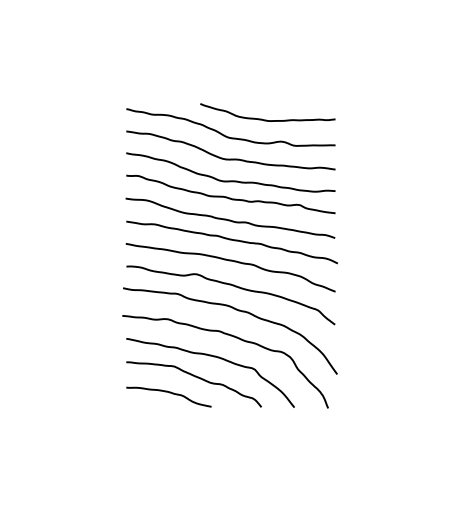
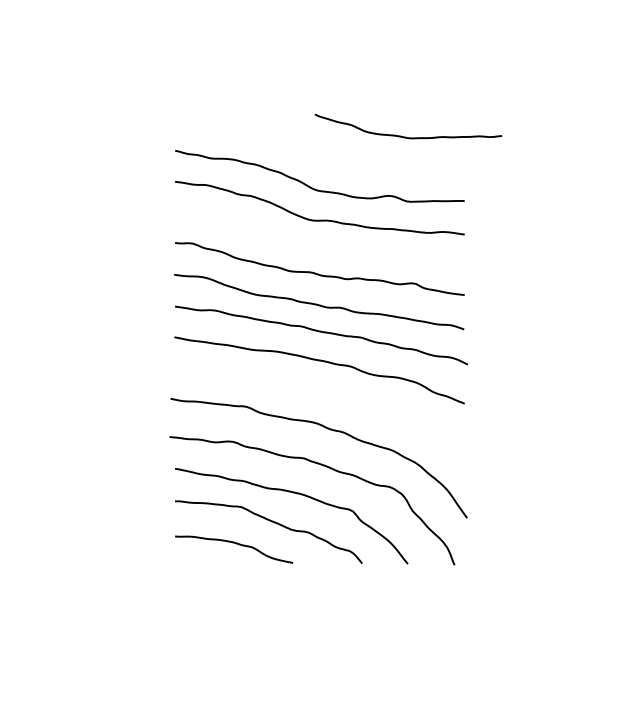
curve: (266, 119) -> (406, 136), moved
curve: (230, 180) -> (319, 249), removed
curve: (232, 286) -> (322, 396), removed

